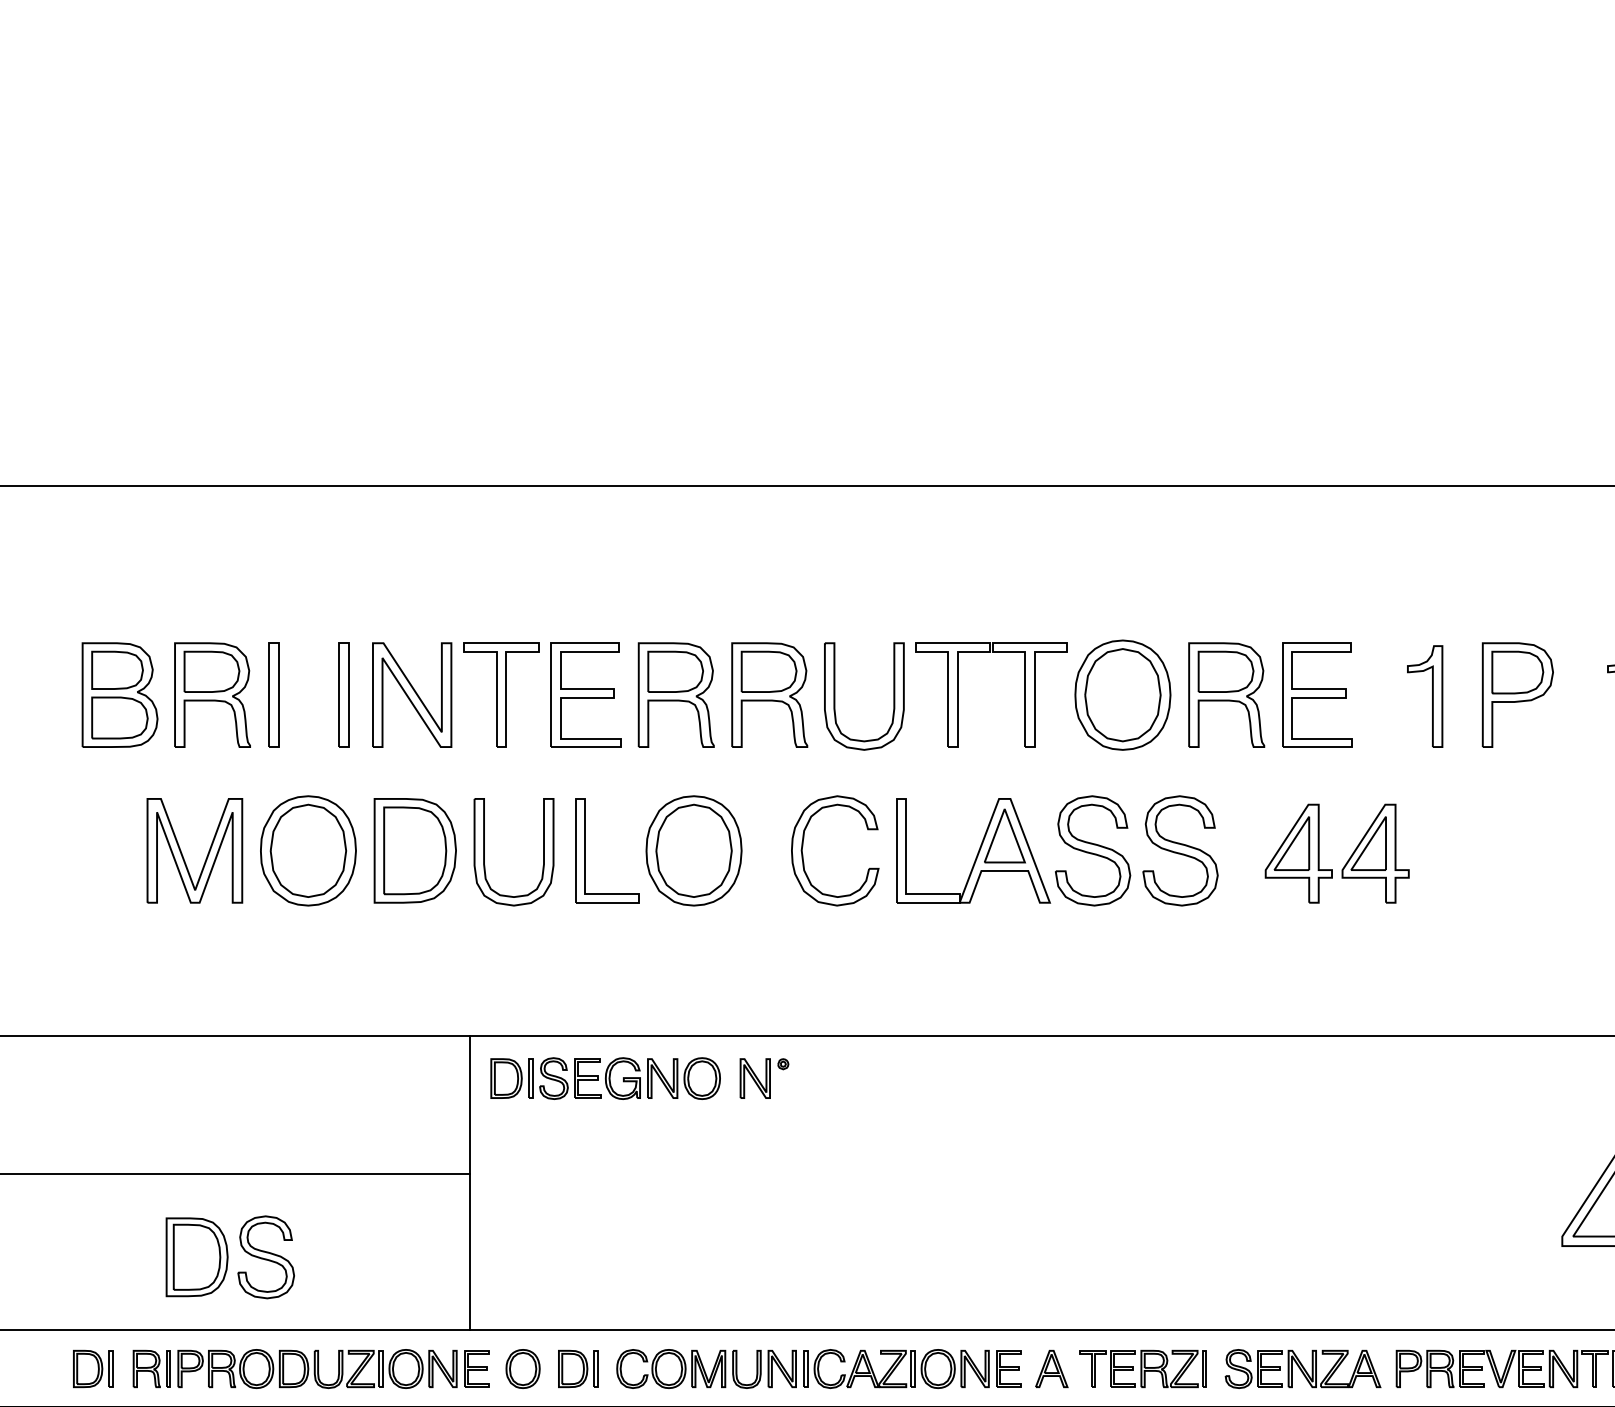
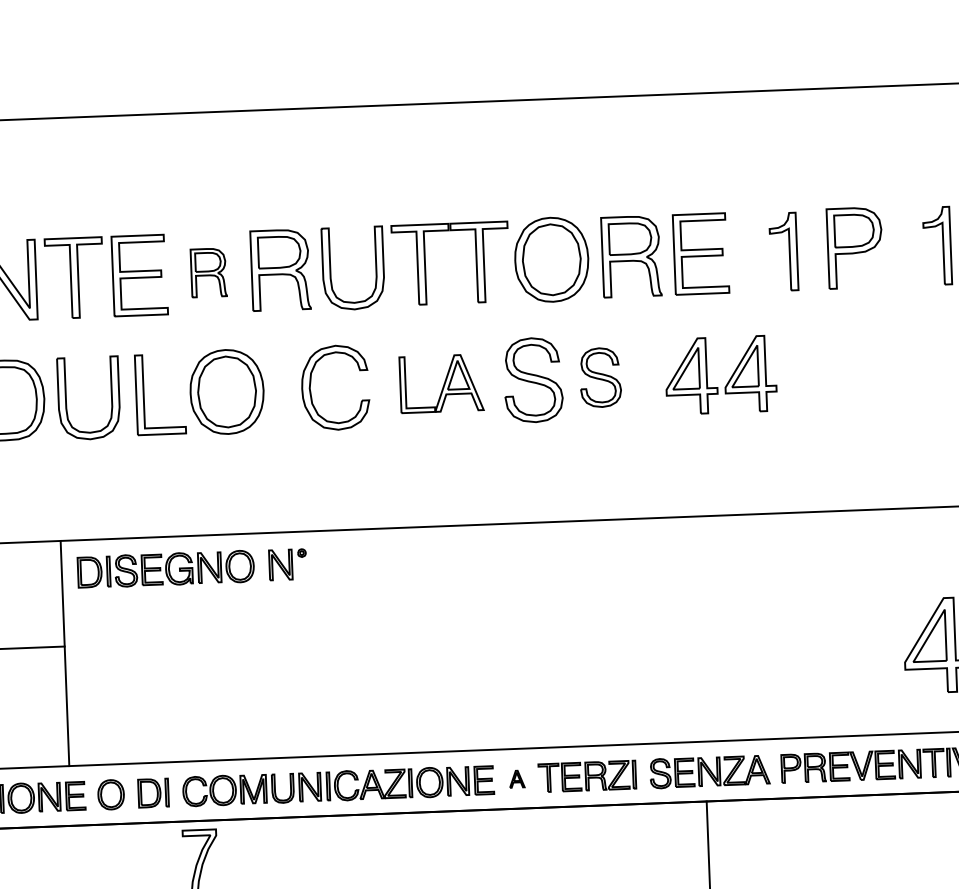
part: (675, 694) -> (208, 272), size x0.6
part: (973, 850) -> (441, 383), size x0.7
part: (1180, 850) -> (600, 377), size x0.7
part: (1051, 1368) -> (516, 778), size x0.6

